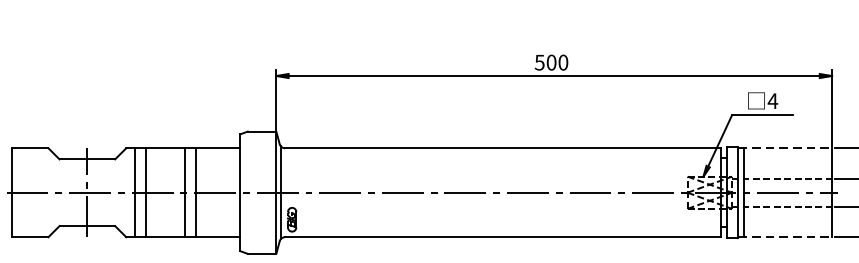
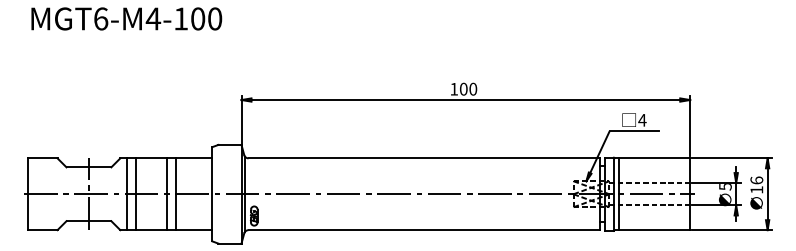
text: (540, 62) -> (454, 89), 500 -> 100
line: (785, 148) -> (652, 158), dashed -> solid
line: (785, 237) -> (652, 230), dashed -> solid

